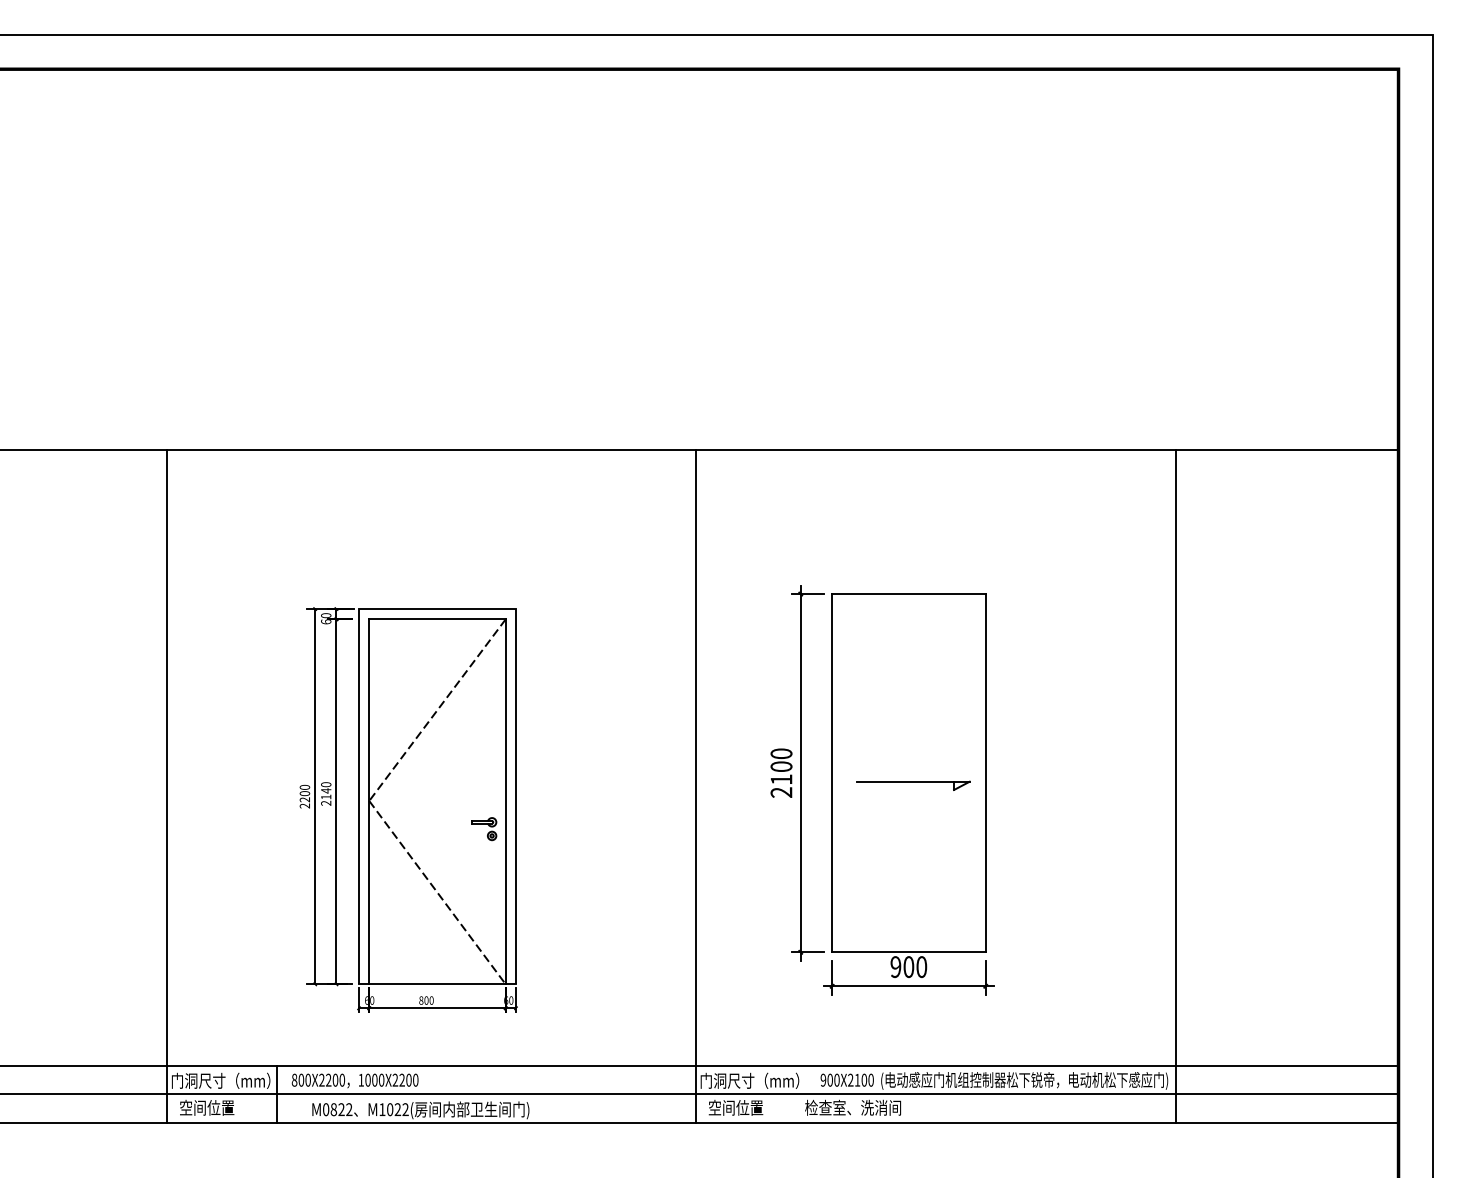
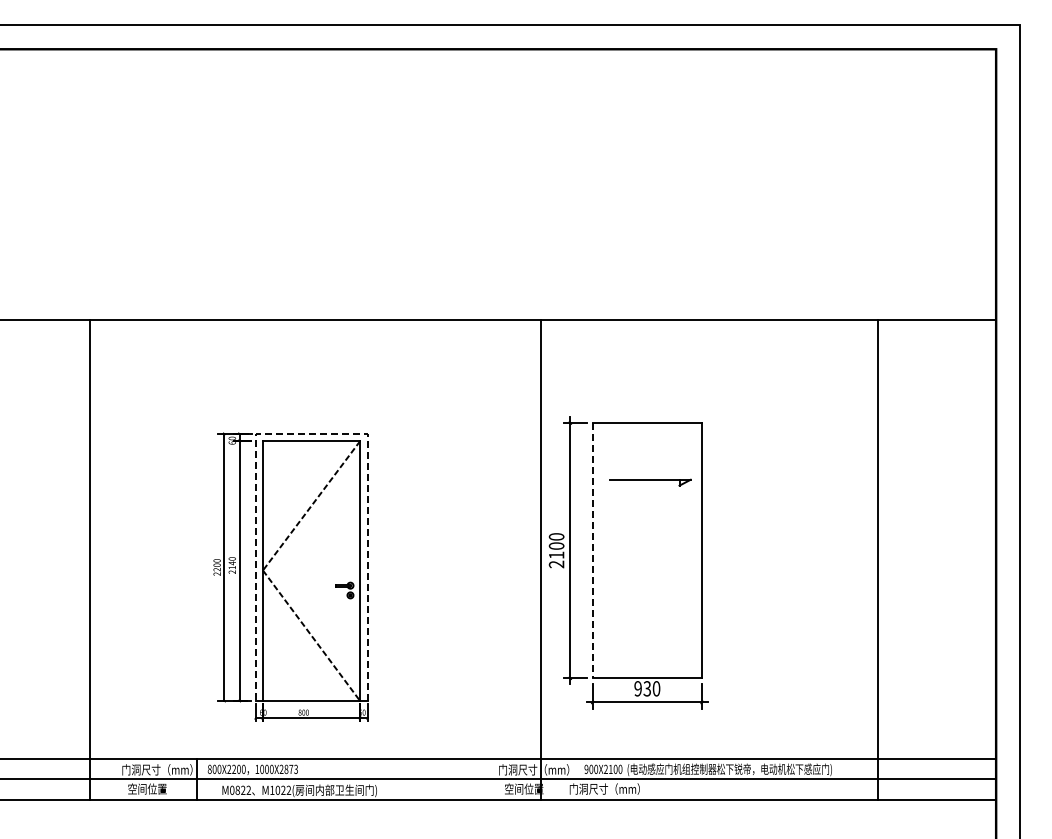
line: (437, 608) -> (311, 433), solid -> dashed
line: (831, 772) -> (592, 550), solid -> dashed
line: (166, 785) -> (89, 559), moved
line: (695, 785) -> (540, 559), moved
part: (913, 785) -> (650, 482), moved
line: (1175, 785) -> (877, 559), moved
text: (909, 966) -> (647, 688), 900 -> 930
text: (409, 1080) -> (291, 769), 1000X2200 -> 1000X2873
text: (850, 1107) -> (605, 788), 检查室、洗消间 -> 门洞尺寸（mm）

